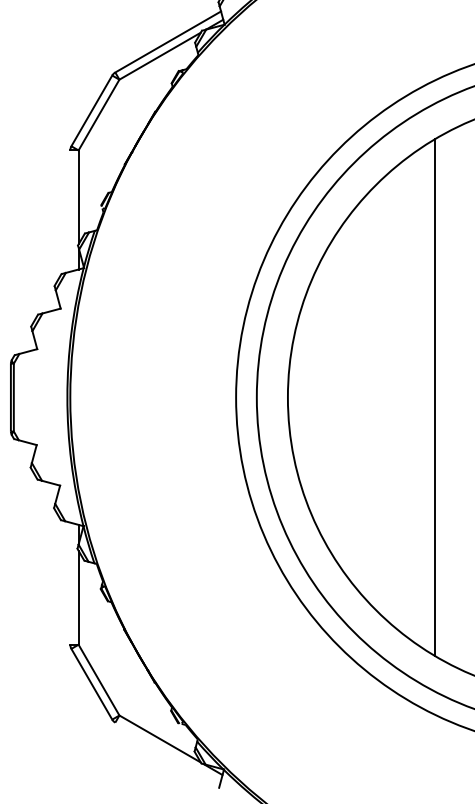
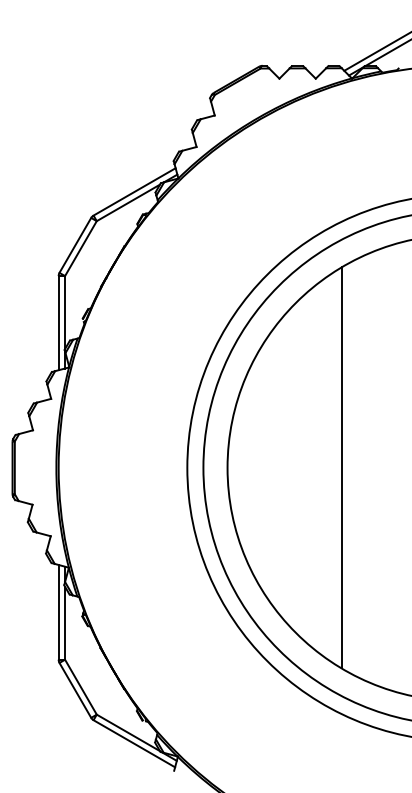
line: (70, 211) -> (58, 323), added
line: (70, 582) -> (58, 611), added
line: (168, 752) -> (134, 743), added

